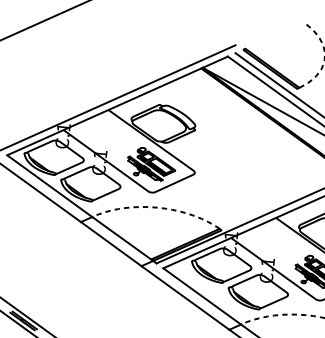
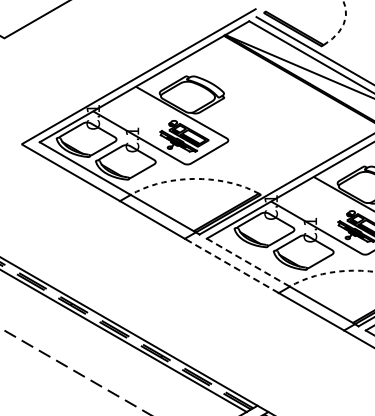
line: (202, 296) -> (248, 262), solid -> dashed
line: (185, 297) -> (231, 265), solid -> dashed

